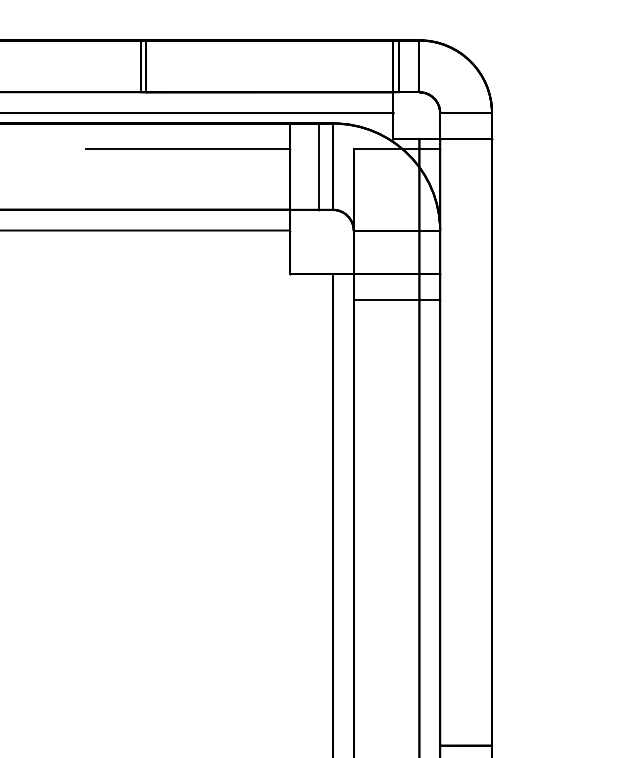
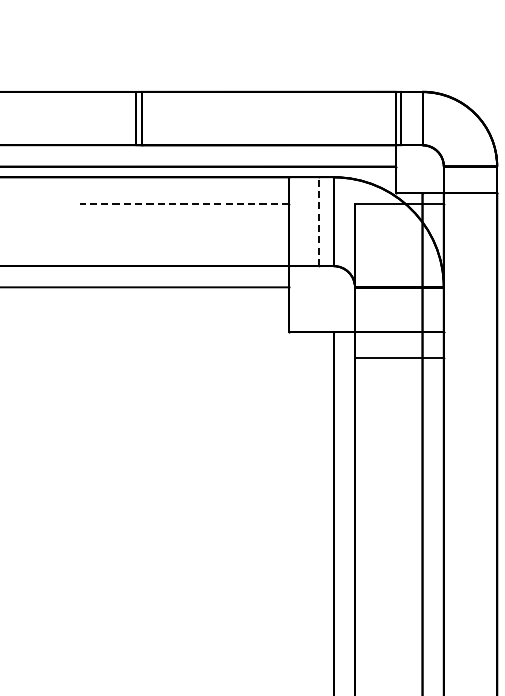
line: (187, 149) -> (184, 204), solid -> dashed
line: (319, 166) -> (319, 221), solid -> dashed

